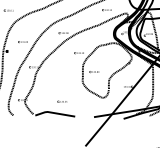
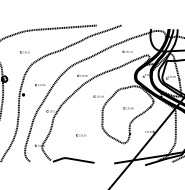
part: (94, 72) -> (128, 108), moved
part: (62, 101) -> (81, 135), moved

